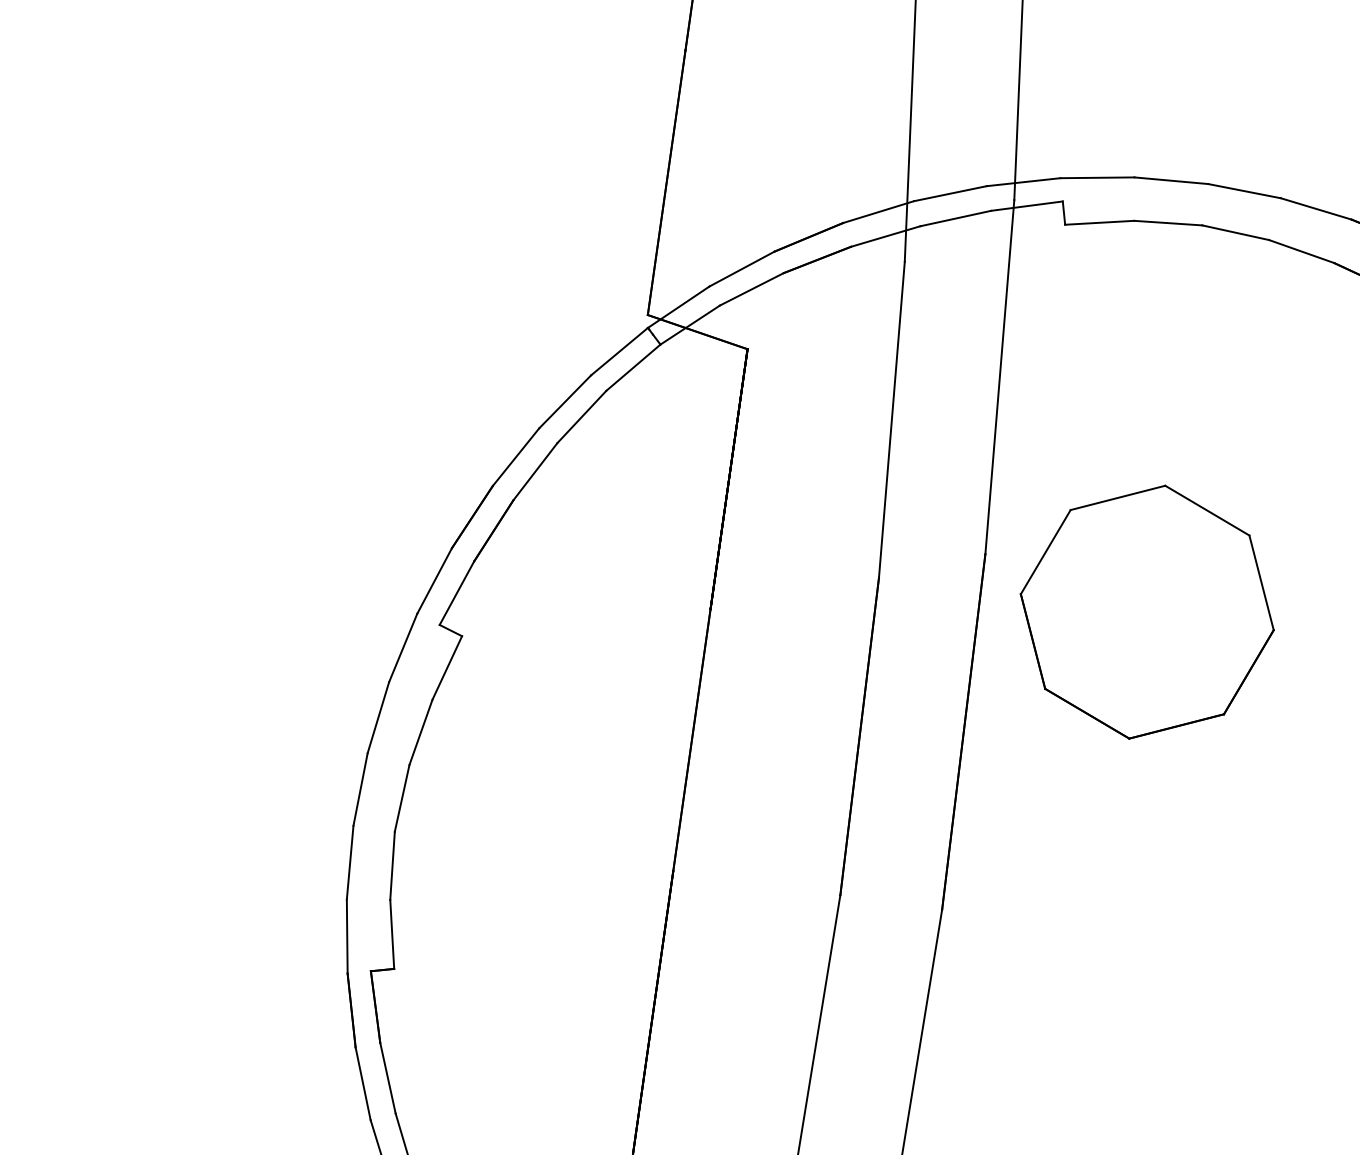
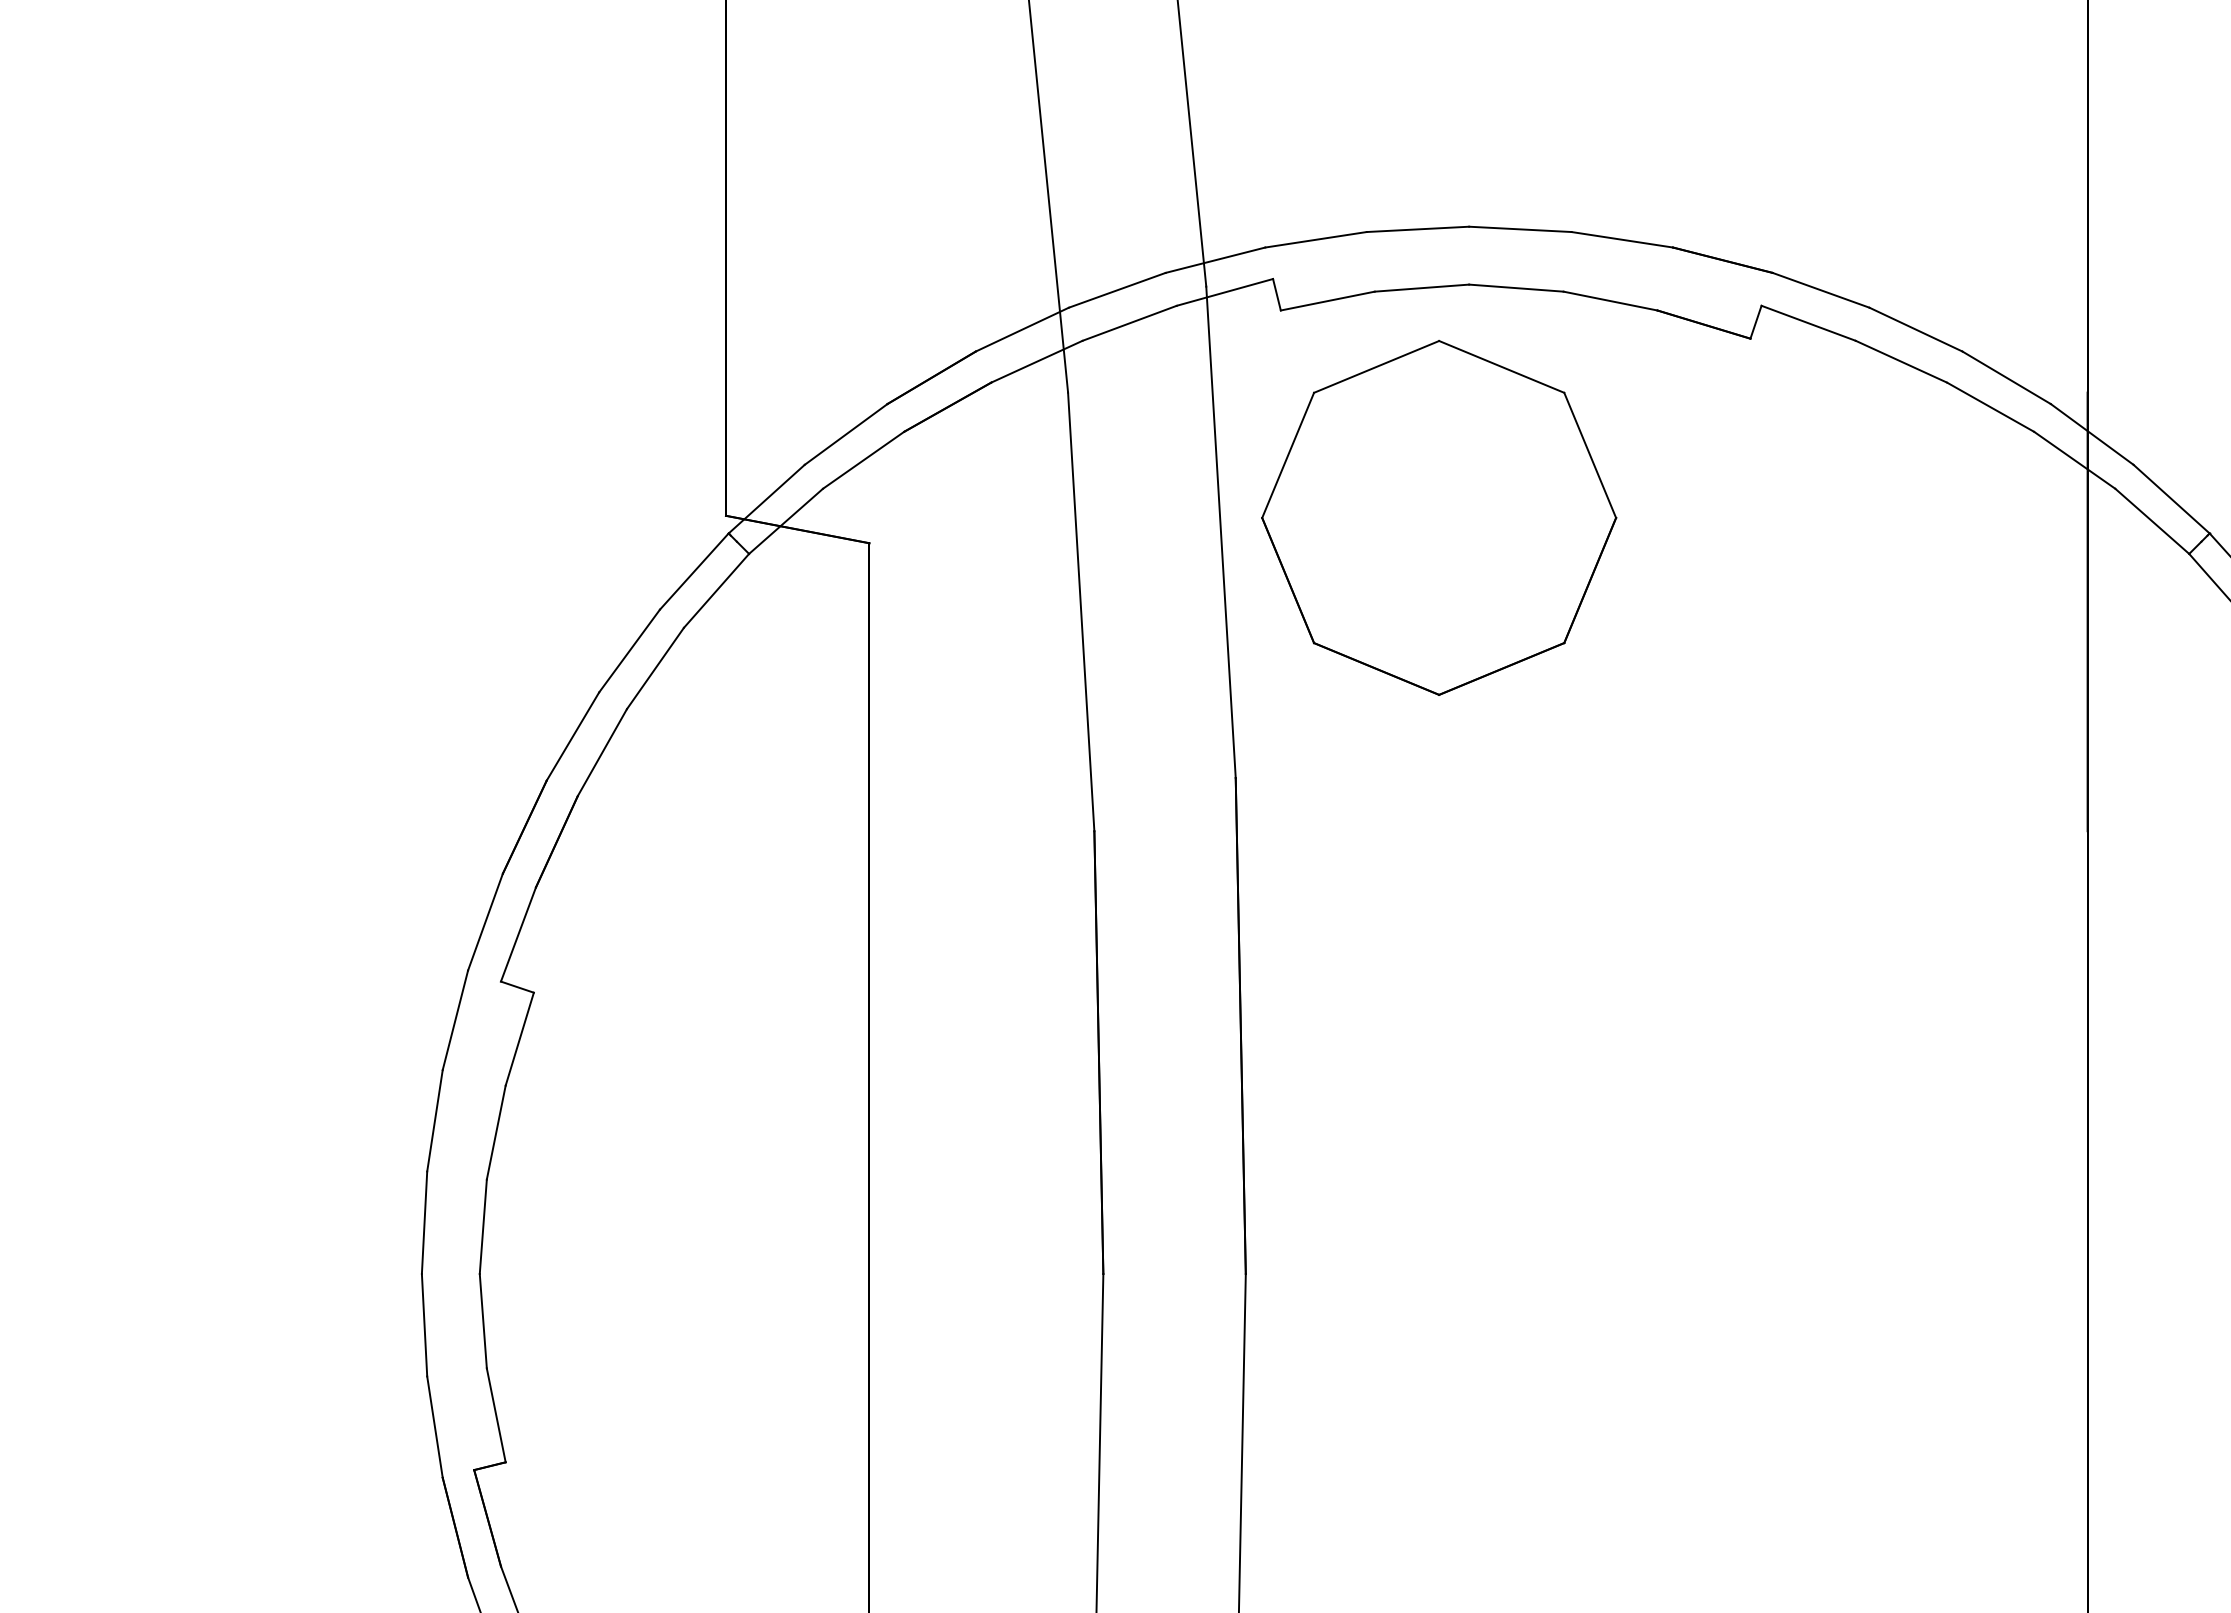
part: (1147, 611) -> (1439, 517), moved

